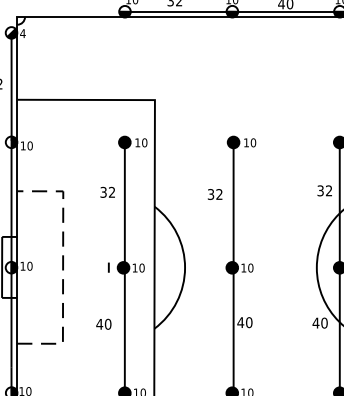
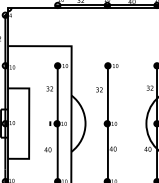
line: (63, 267) -> (29, 123), dashed -> solid

